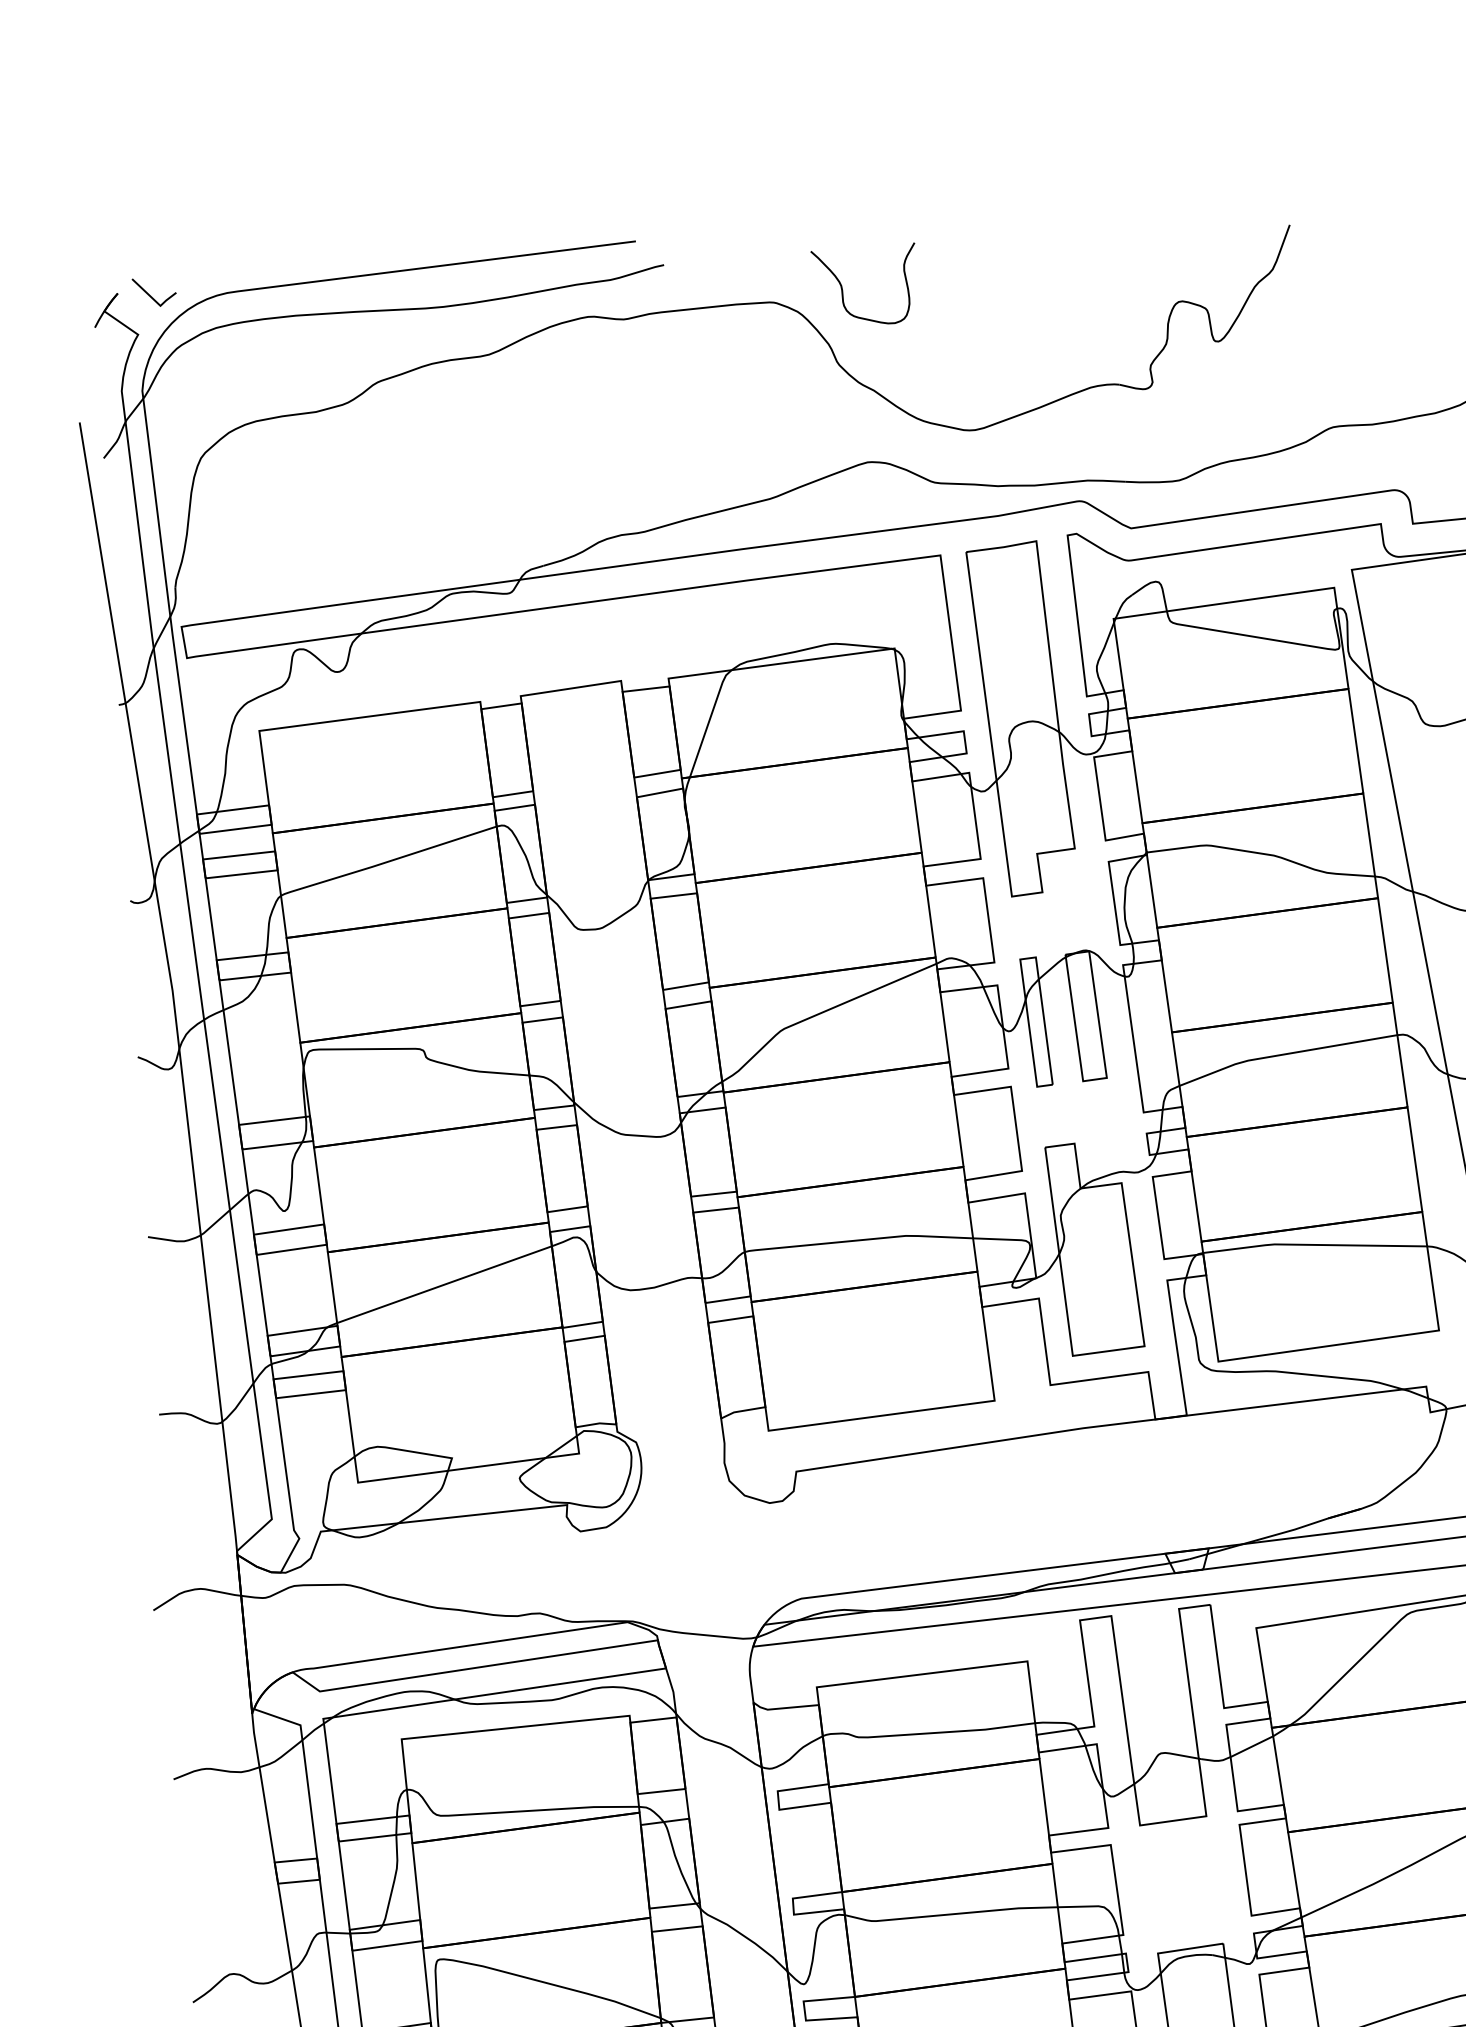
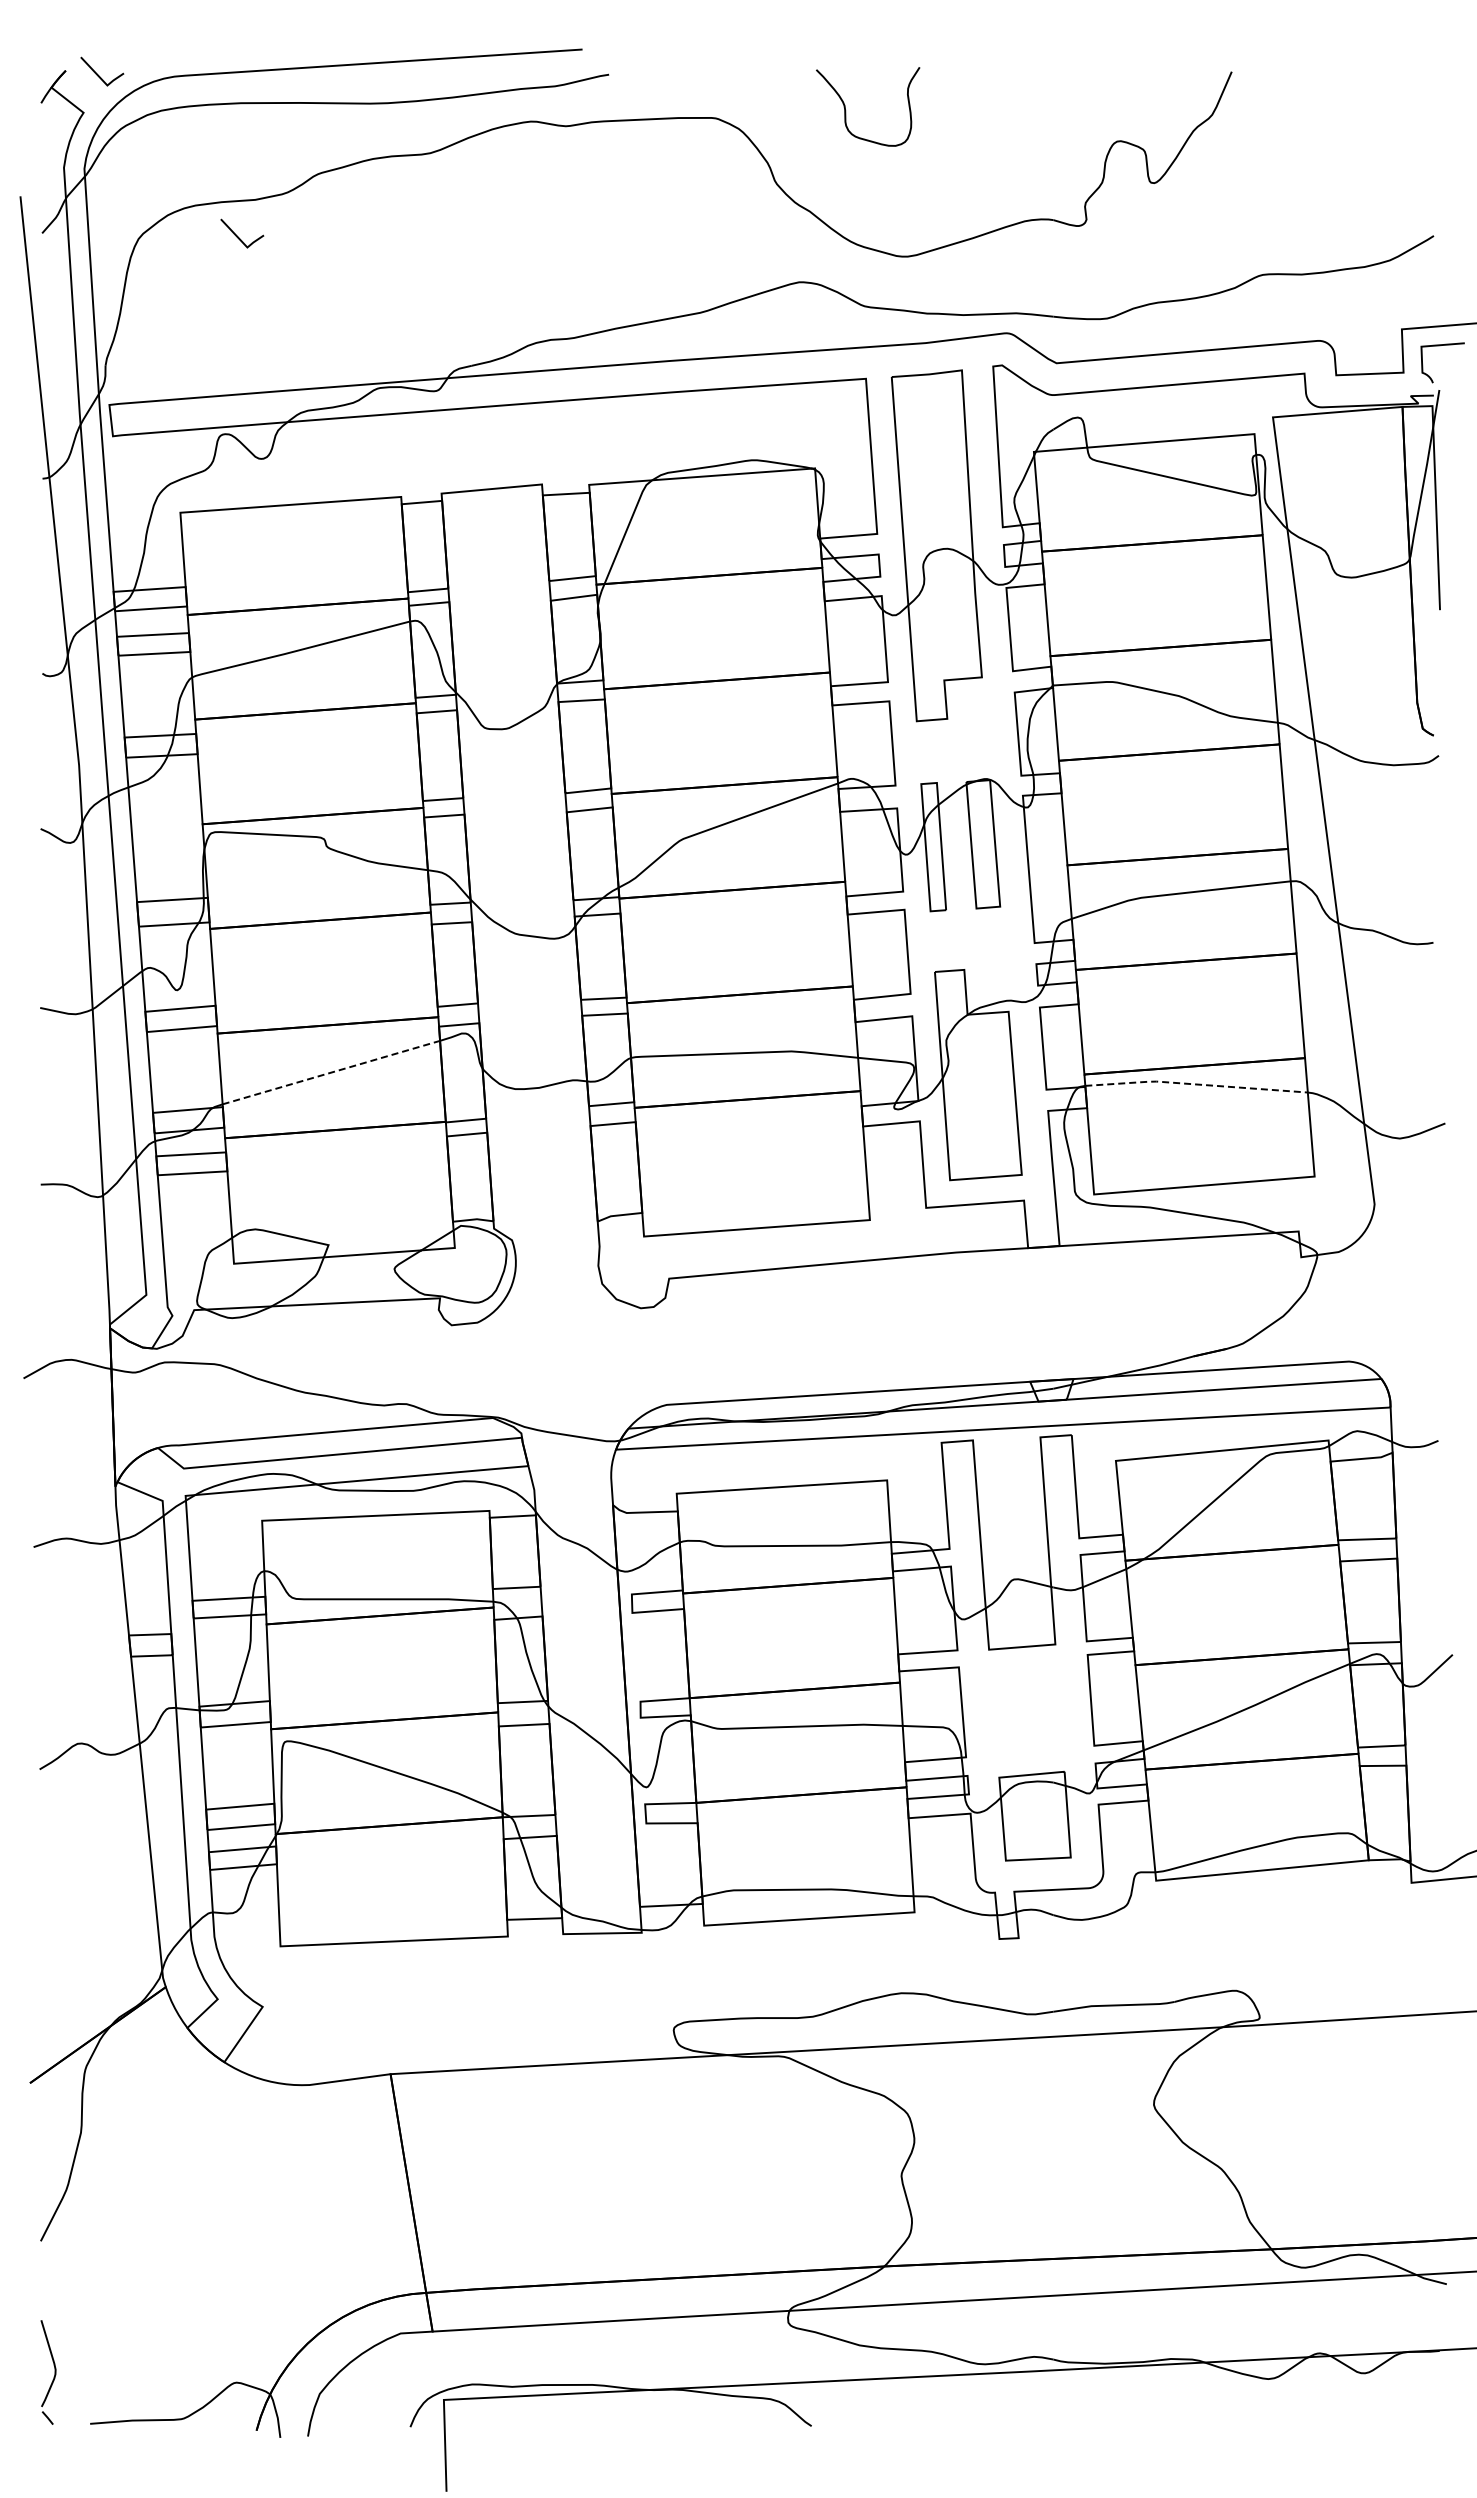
curve: (843, 290) -> (846, 110), moved
line: (301, 449) -> (238, 236), added
line: (1313, 1245) -> (1195, 1084), solid -> dashed
line: (444, 1284) -> (331, 1072), solid -> dashed

